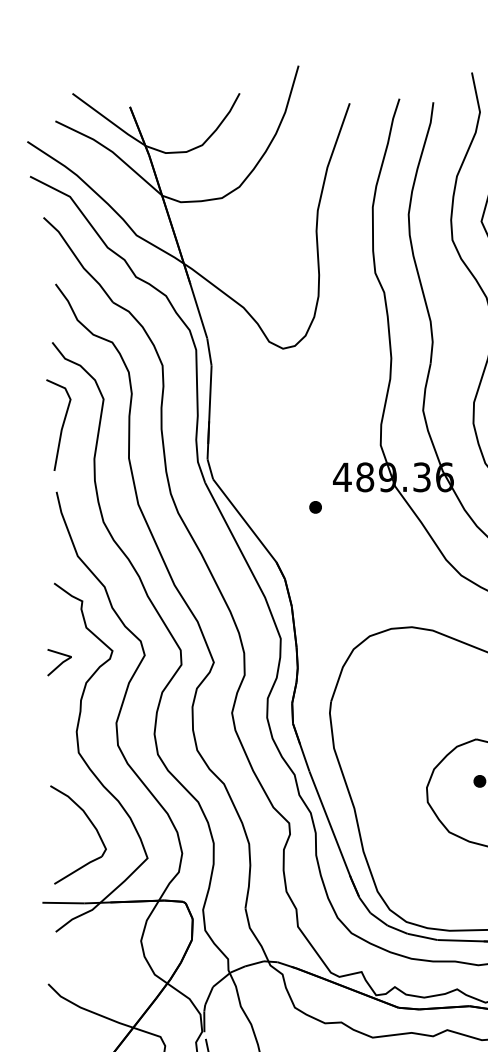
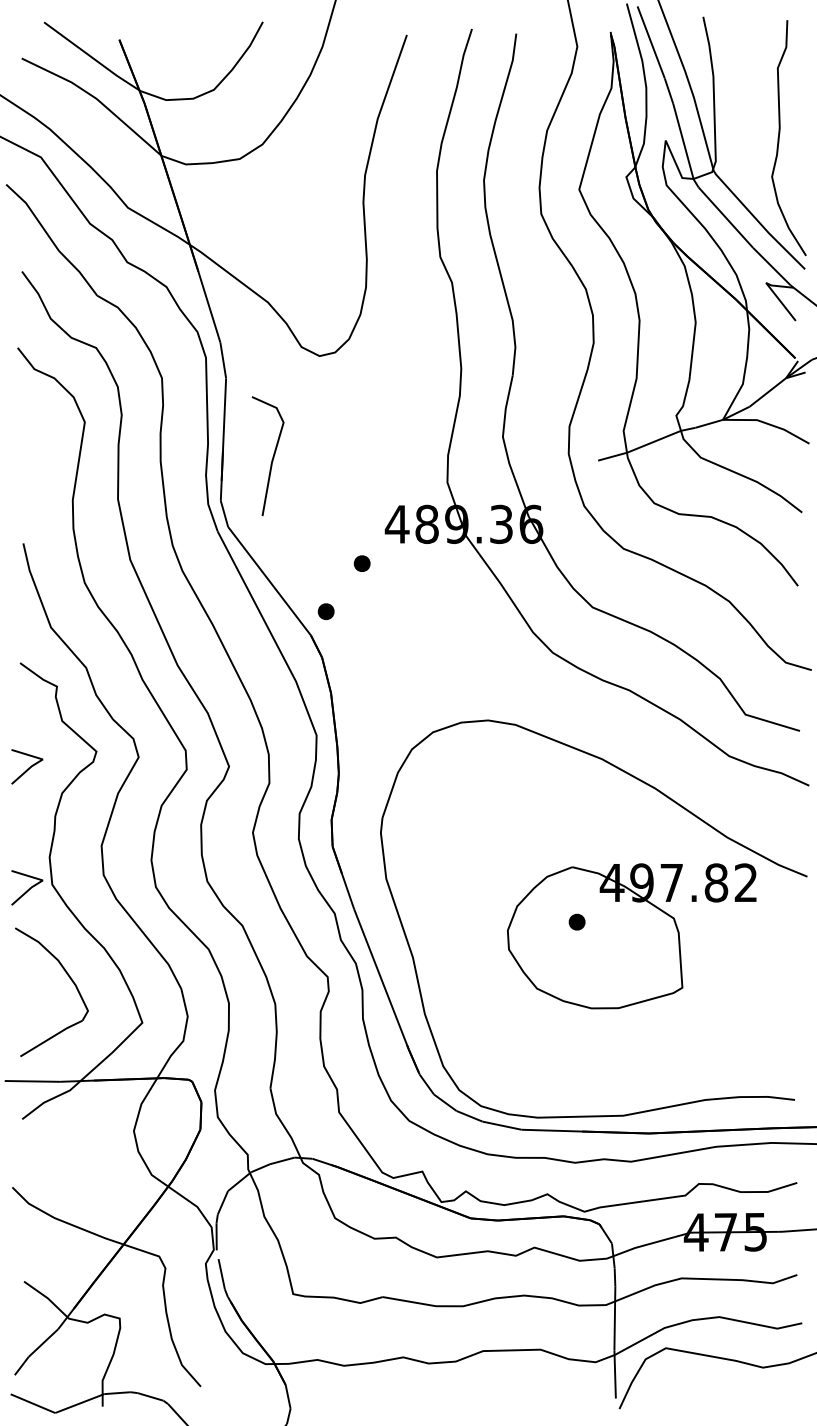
line: (62, 425) -> (272, 456), moved
part: (287, 543) -> (325, 611), added
line: (60, 755) -> (28, 888), added

